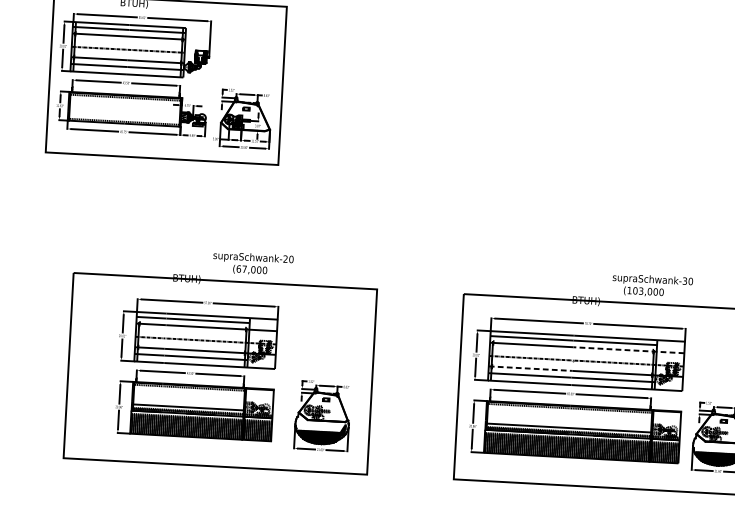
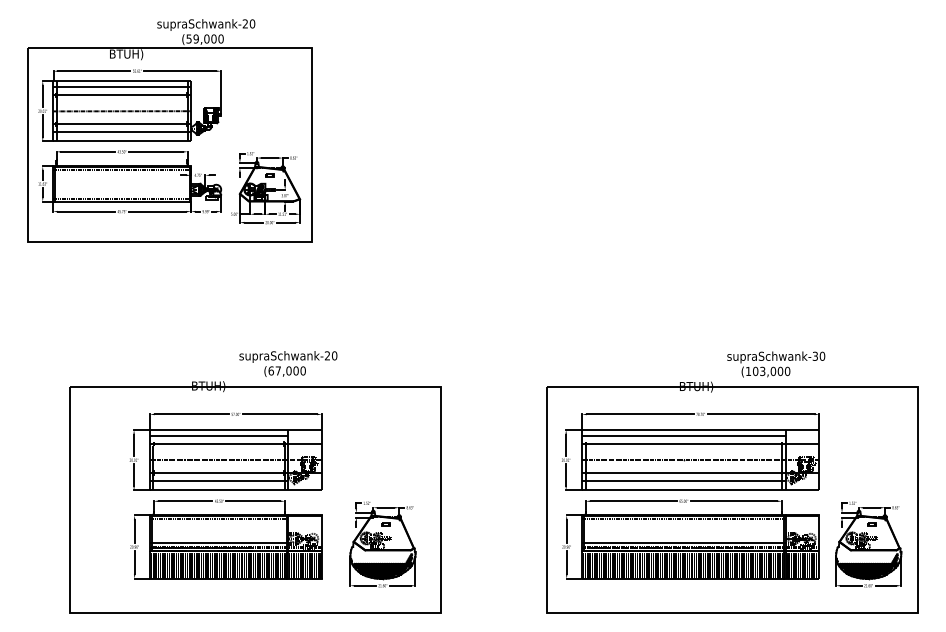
line: (628, 350) -> (751, 444), dashed -> solid
line: (530, 368) -> (632, 473), dashed -> solid

